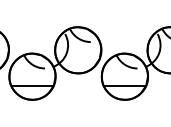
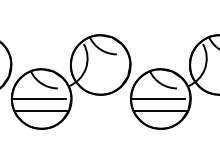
line: (30, 76) -> (39, 98), added
line: (122, 76) -> (157, 98), added

